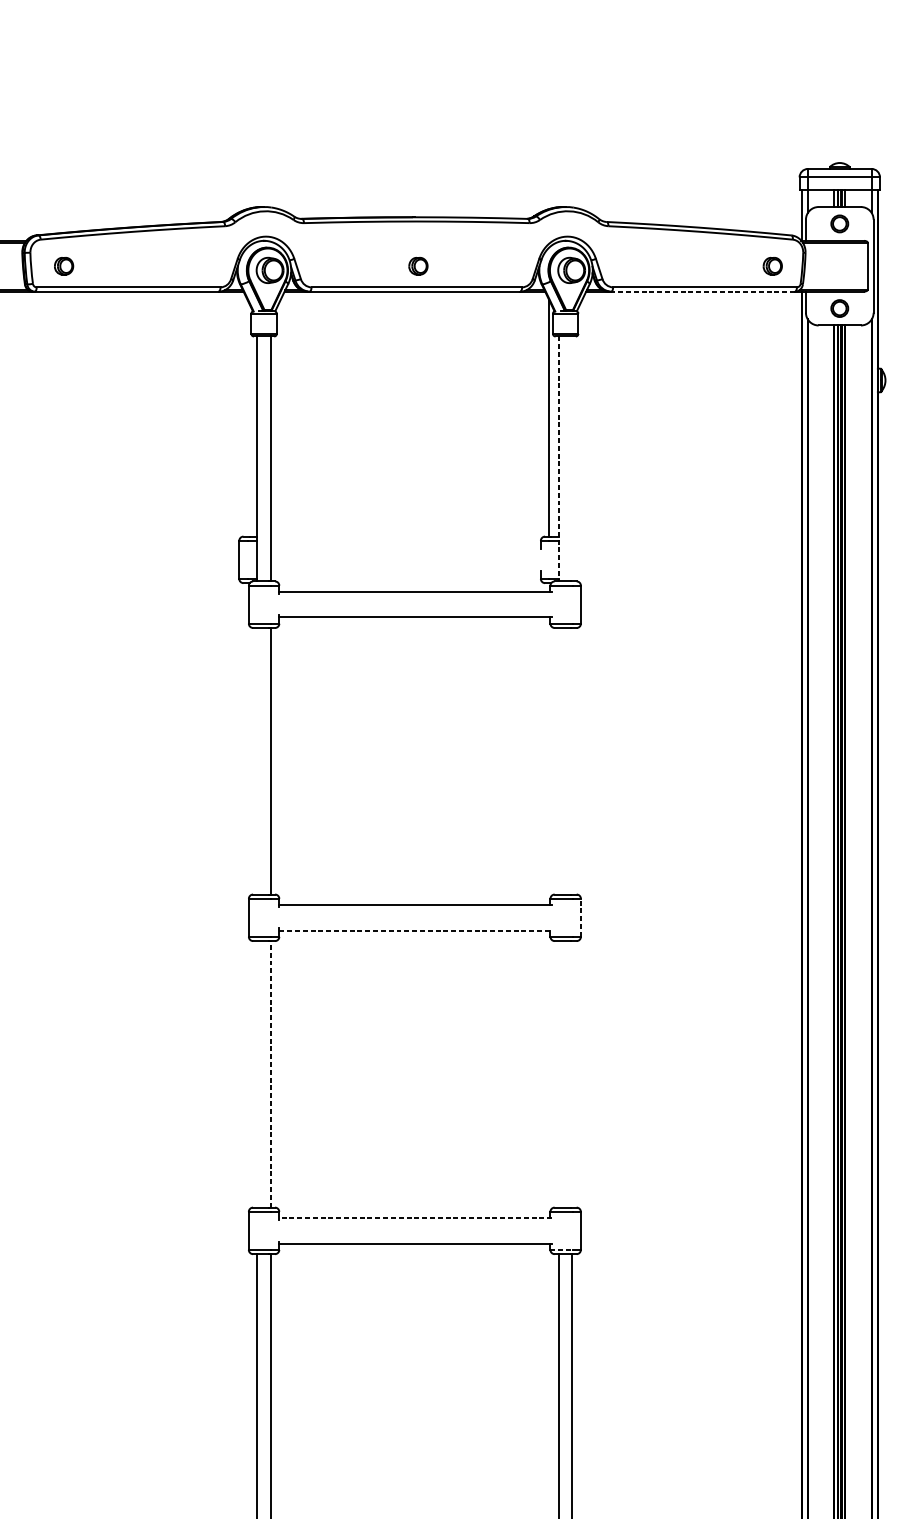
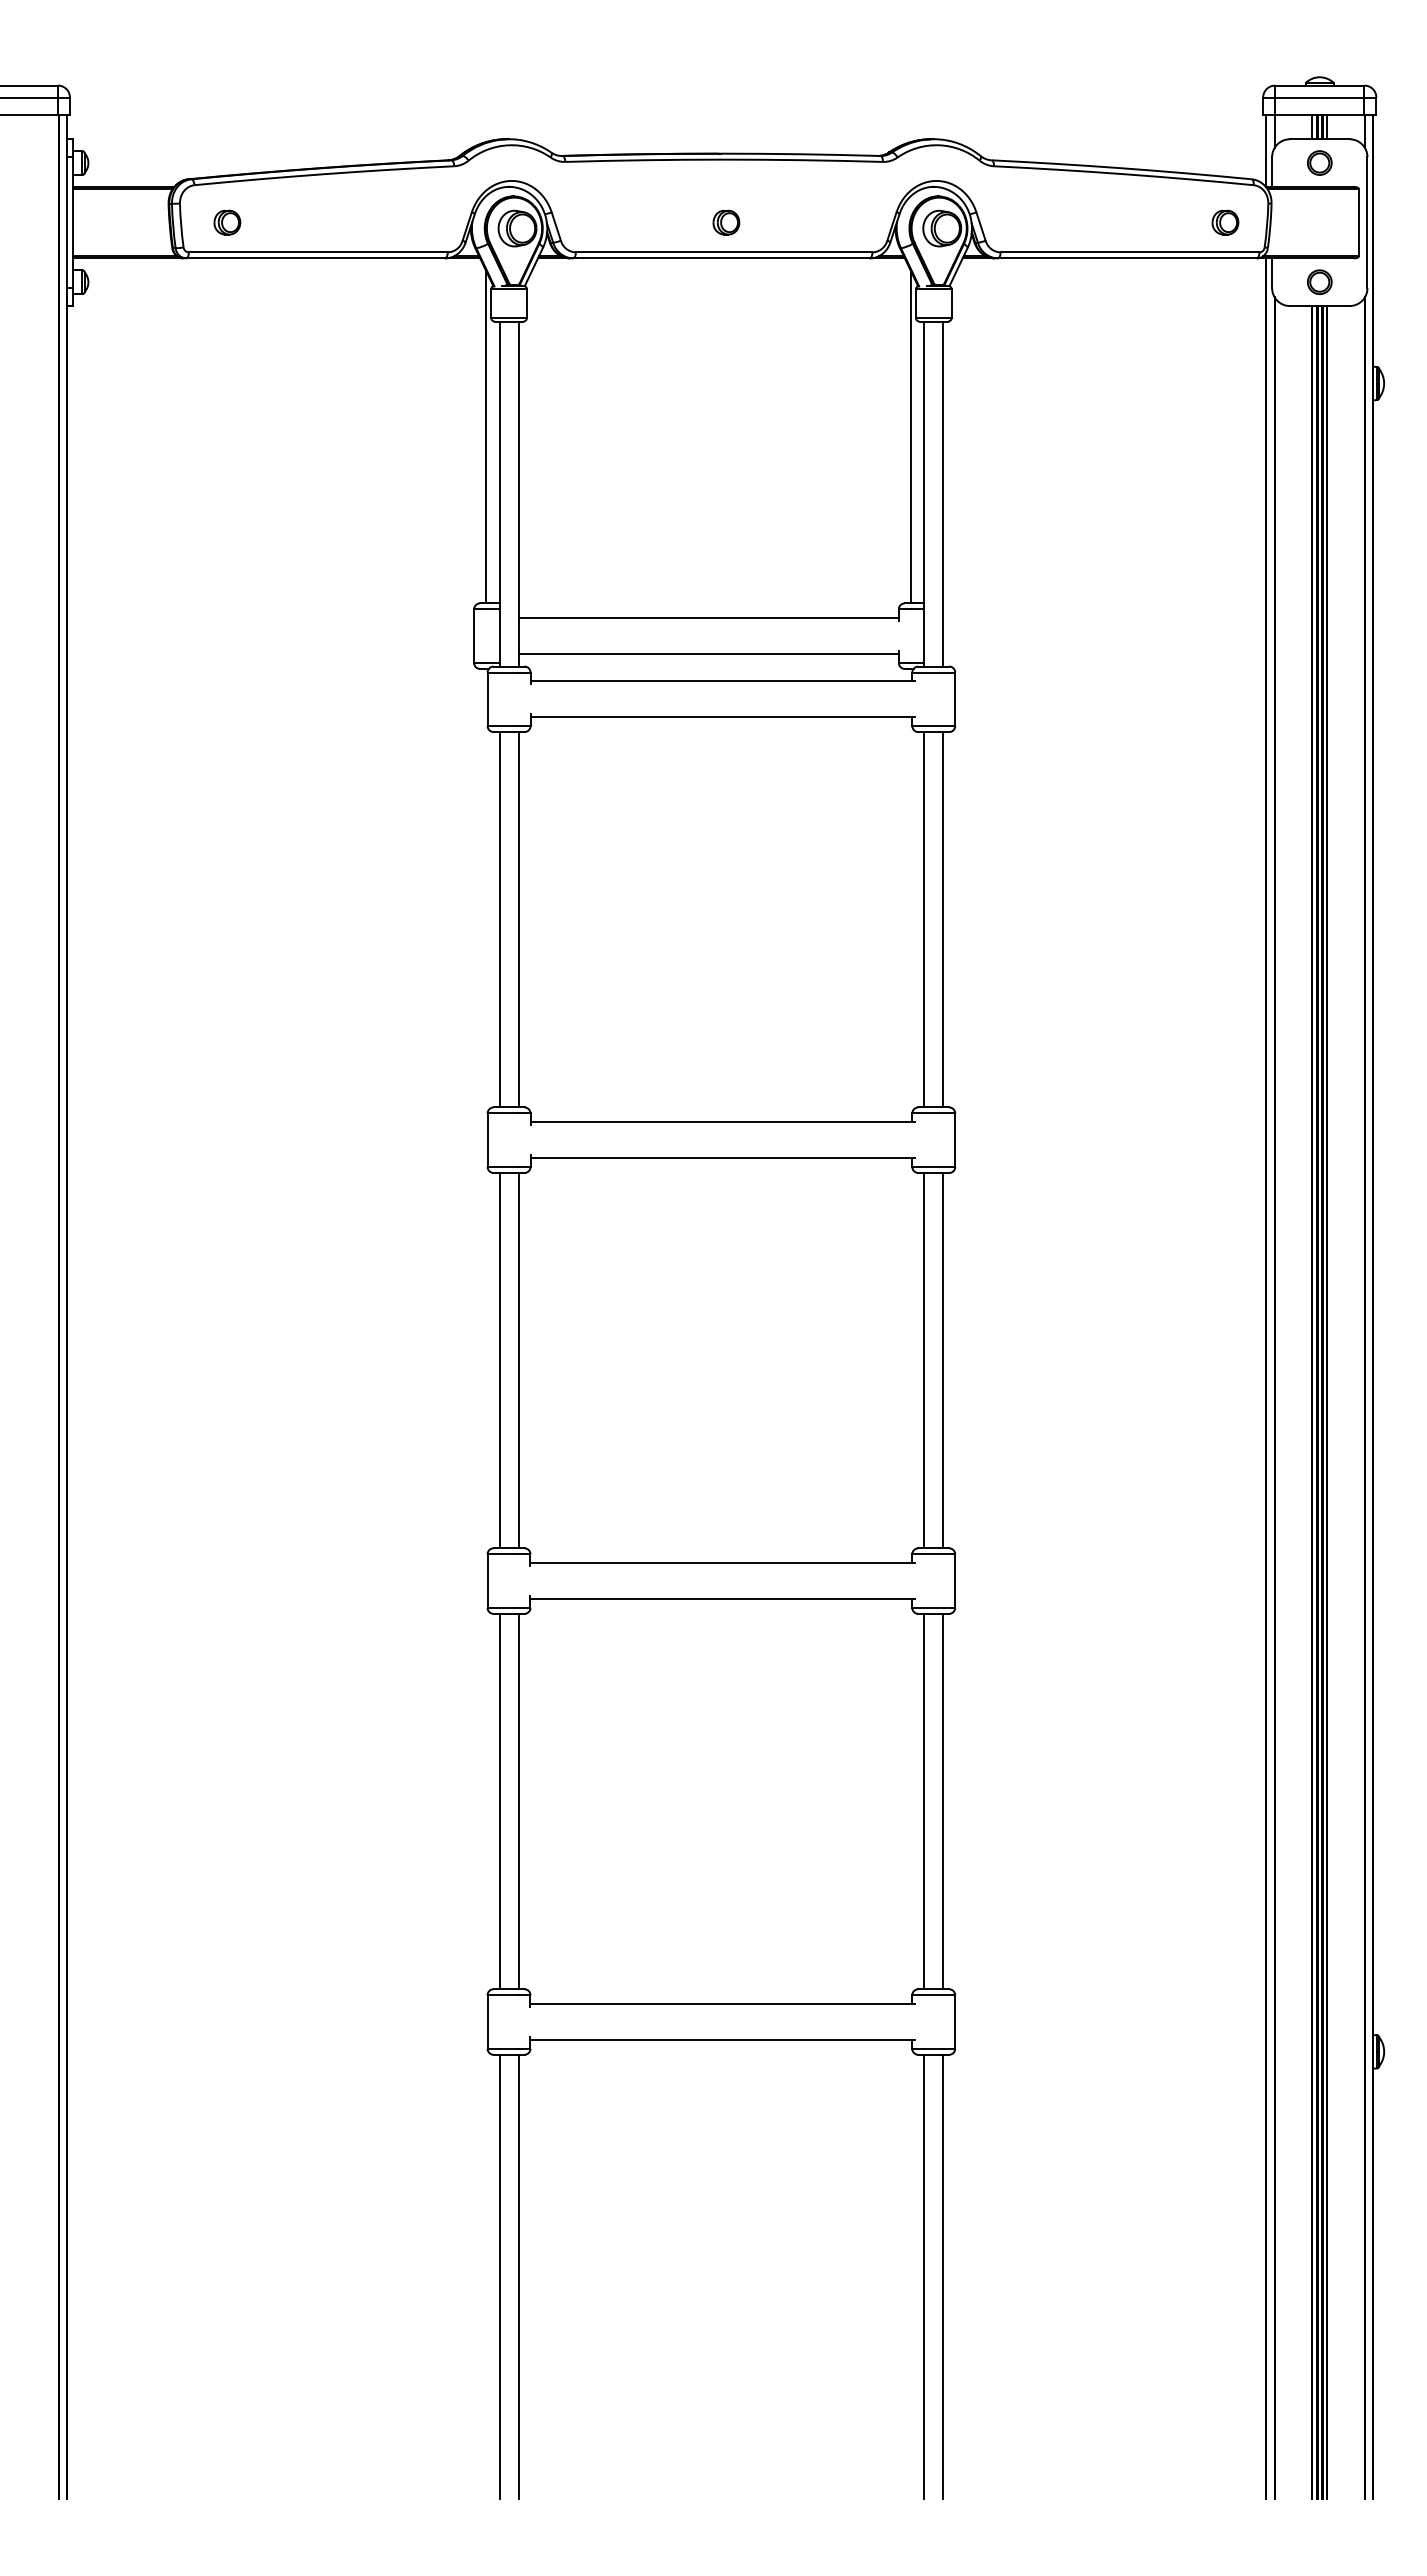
line: (702, 291) -> (1126, 258), dashed -> solid
line: (248, 418) -> (486, 436), added
line: (572, 458) -> (943, 493), added
line: (559, 459) -> (924, 494), dashed -> solid
line: (405, 547) -> (708, 618), added
line: (405, 572) -> (708, 654), added
line: (257, 761) -> (499, 919), added
line: (559, 761) -> (924, 919), added
line: (572, 761) -> (943, 919), added
line: (581, 918) -> (955, 1140), dashed -> solid
line: (416, 930) -> (723, 1158), dashed -> solid
line: (257, 1074) -> (499, 1360), added
line: (270, 1074) -> (518, 1360), dashed -> solid
line: (559, 1074) -> (924, 1360), added
line: (572, 1074) -> (943, 1360), added
line: (415, 1218) -> (722, 1563), dashed -> solid
line: (561, 1249) -> (927, 1607), dashed -> solid

